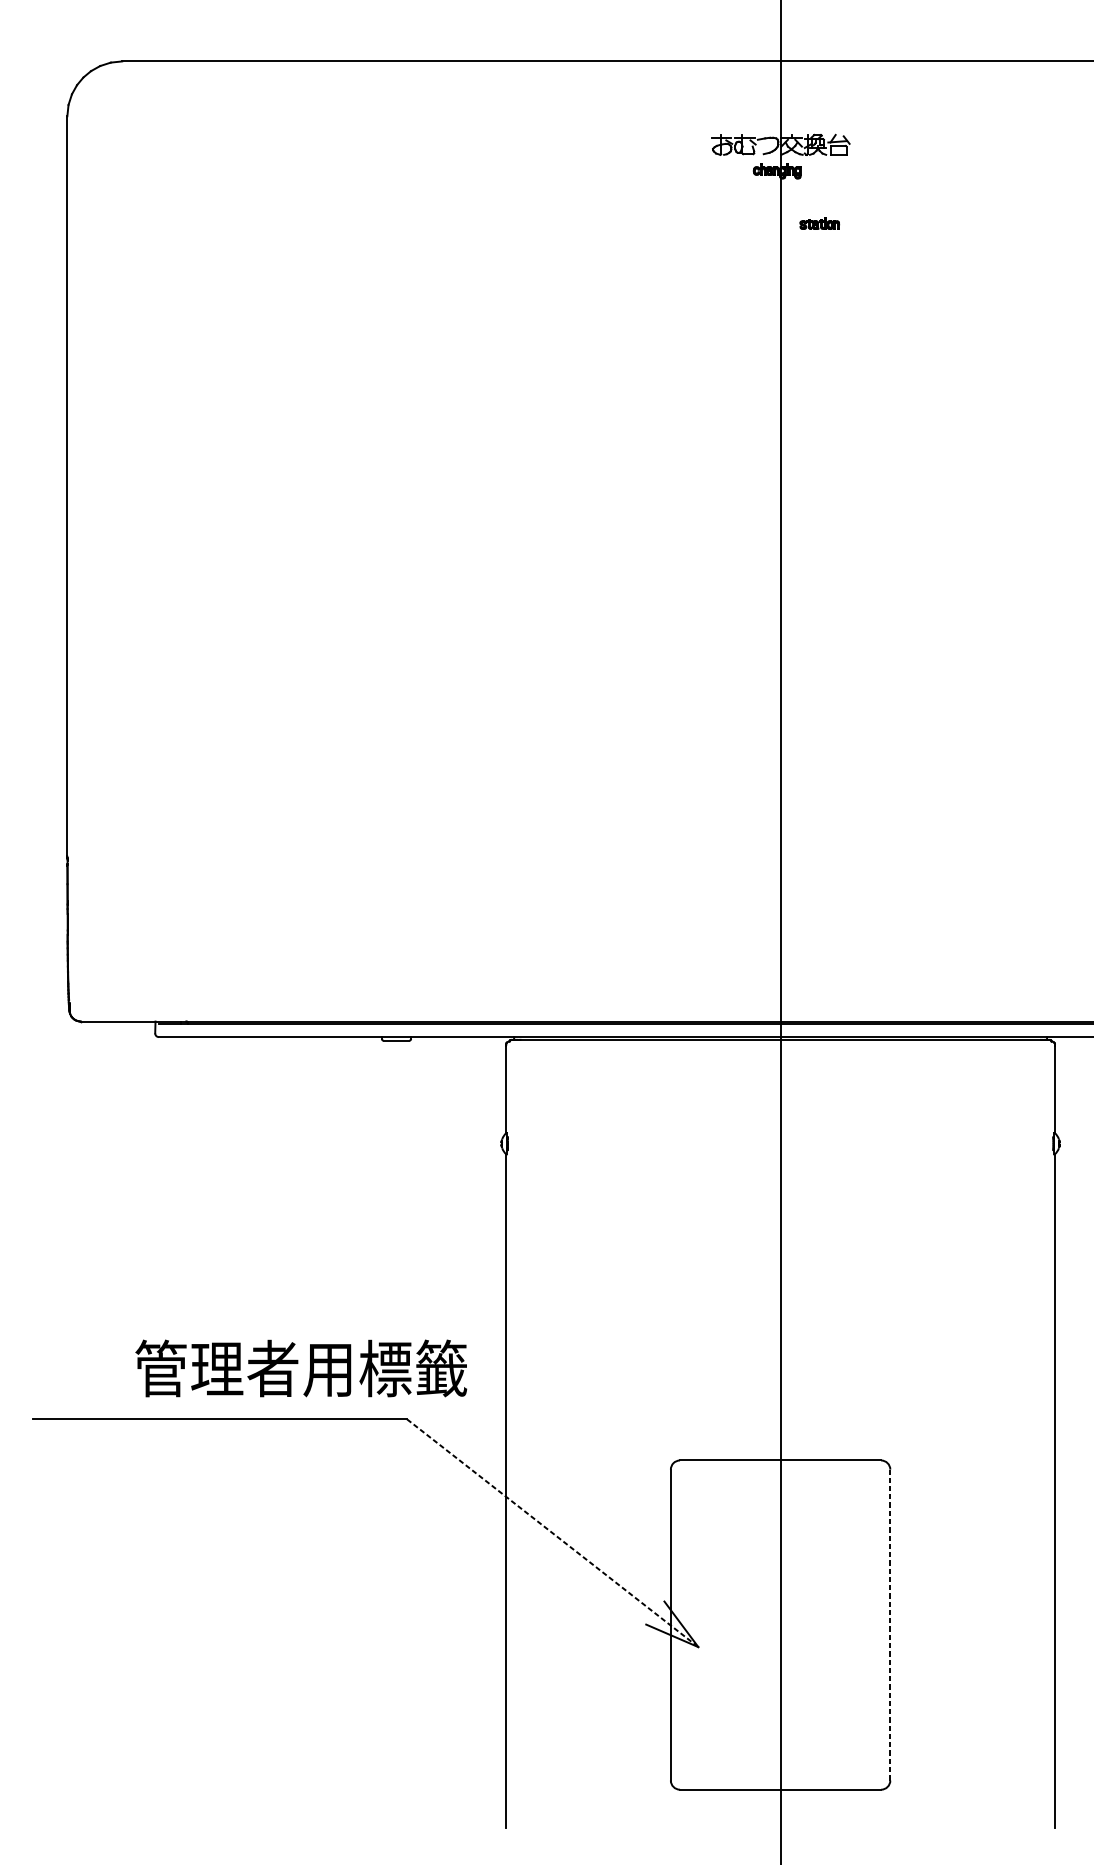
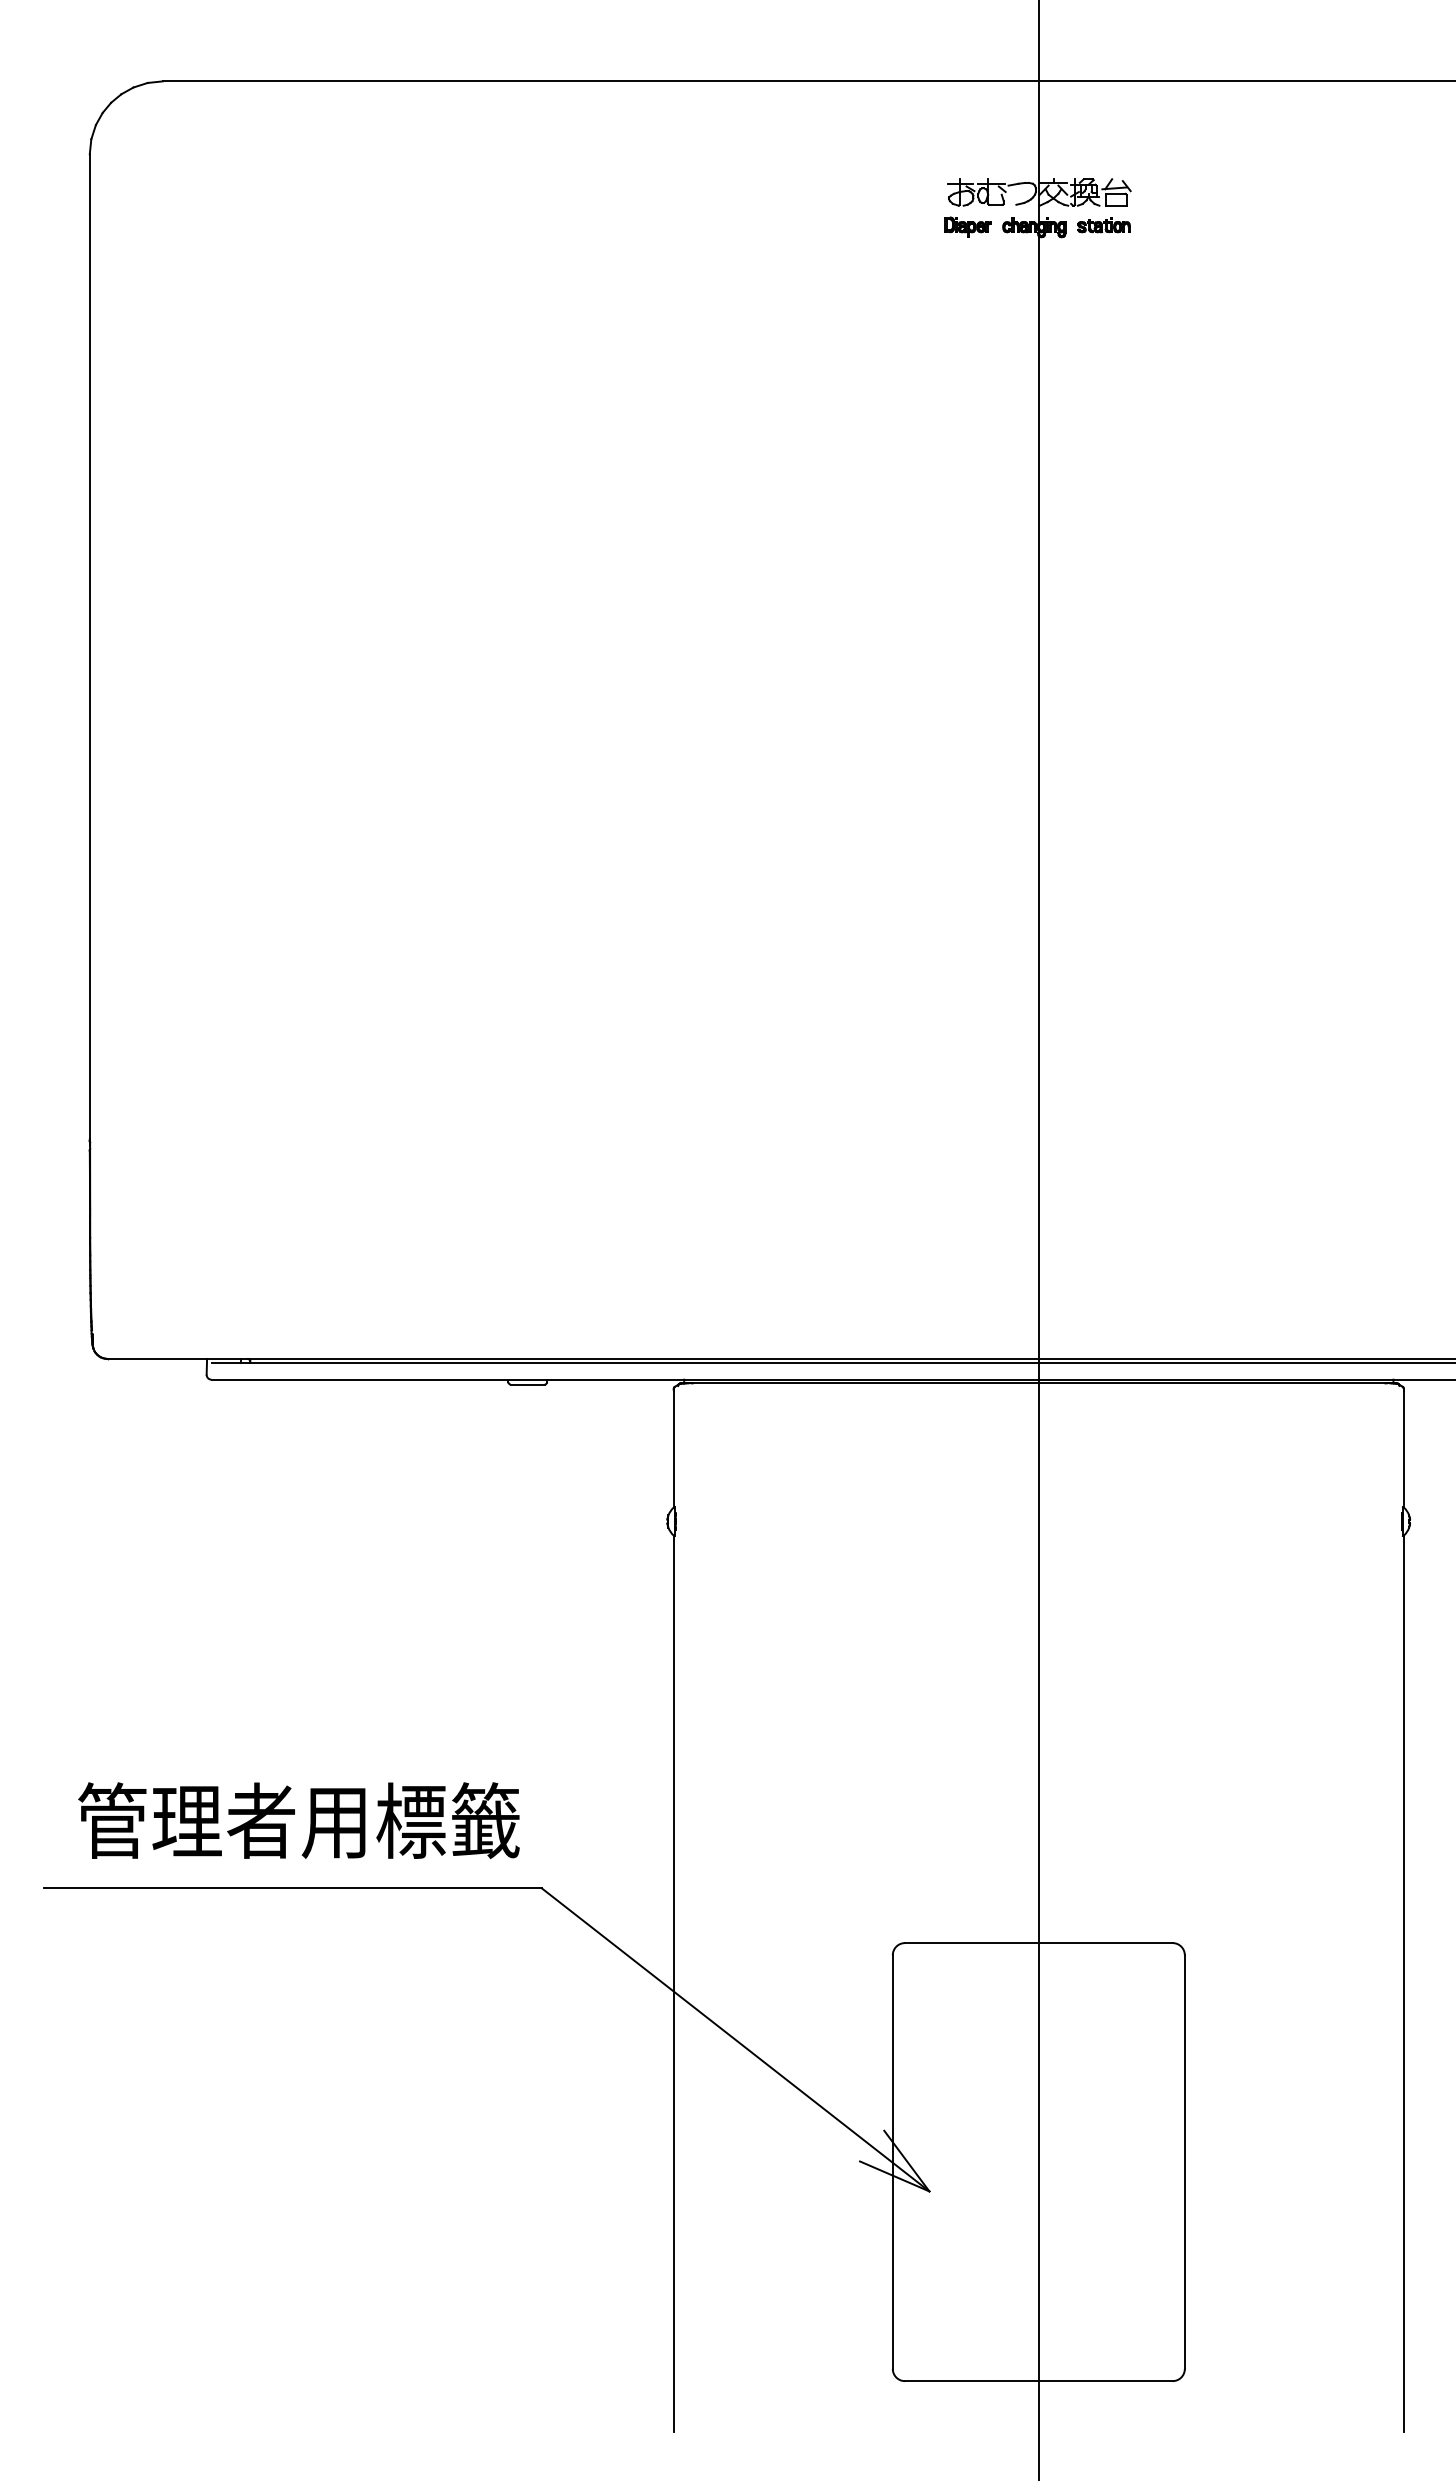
part: (726, 170) -> (967, 226), added
part: (819, 223) -> (1103, 225), moved
text: (300, 1368) -> (298, 1820), moved
line: (552, 1532) -> (735, 2039), dashed -> solid
line: (890, 1625) -> (1184, 2162), dashed -> solid

